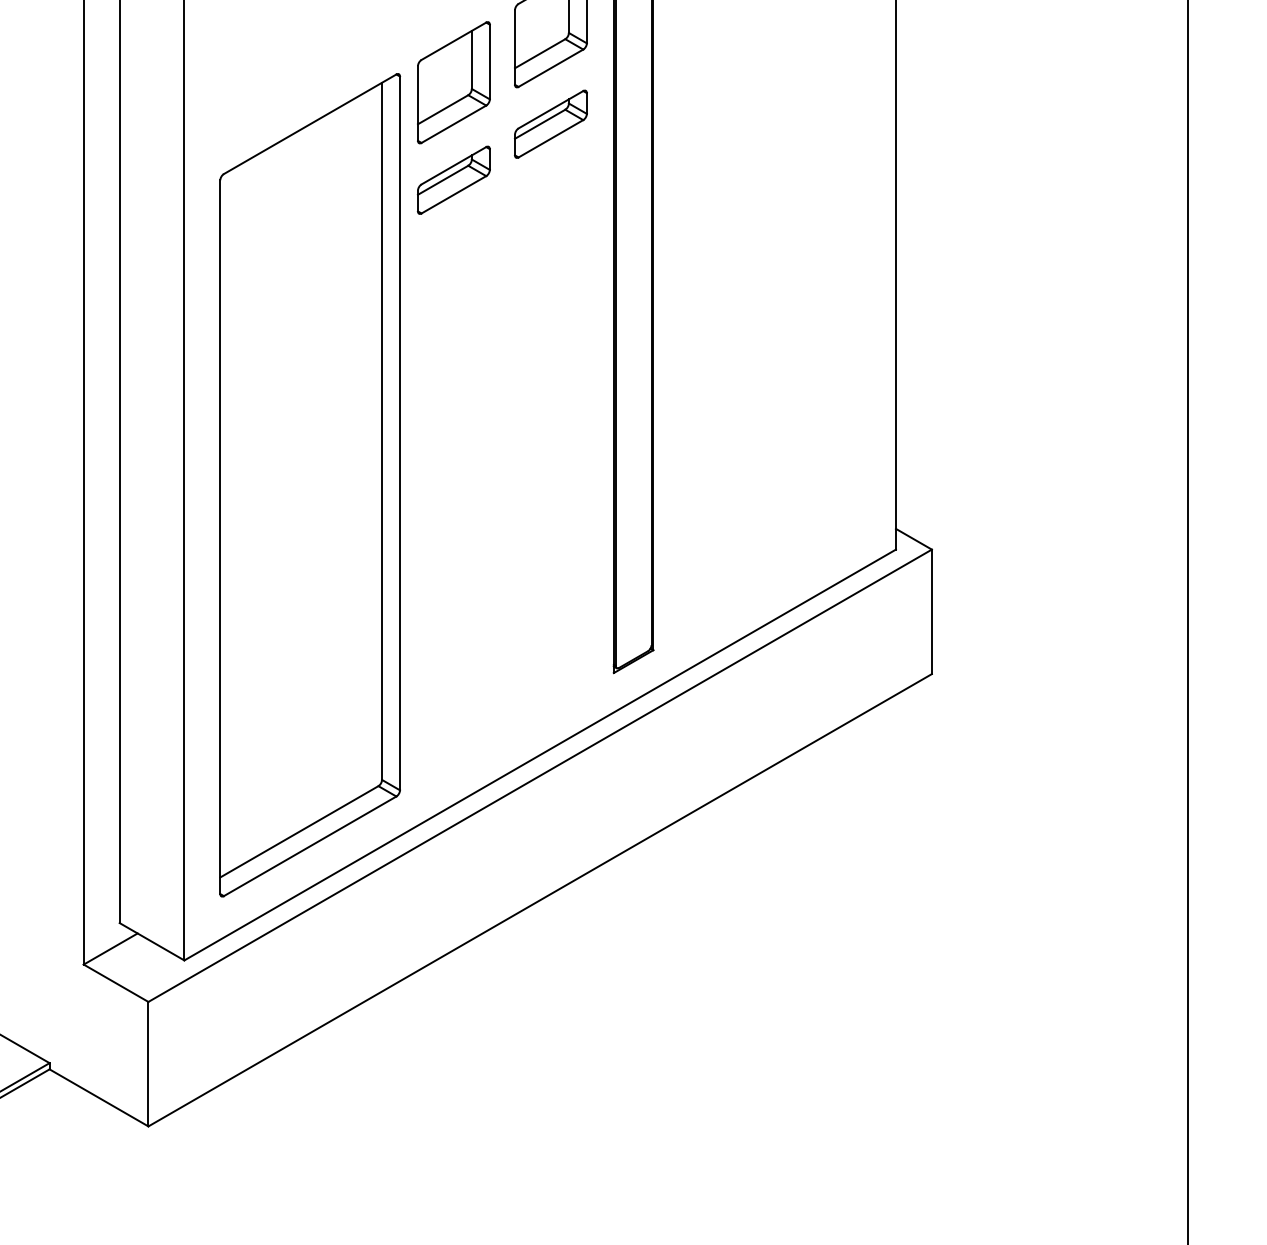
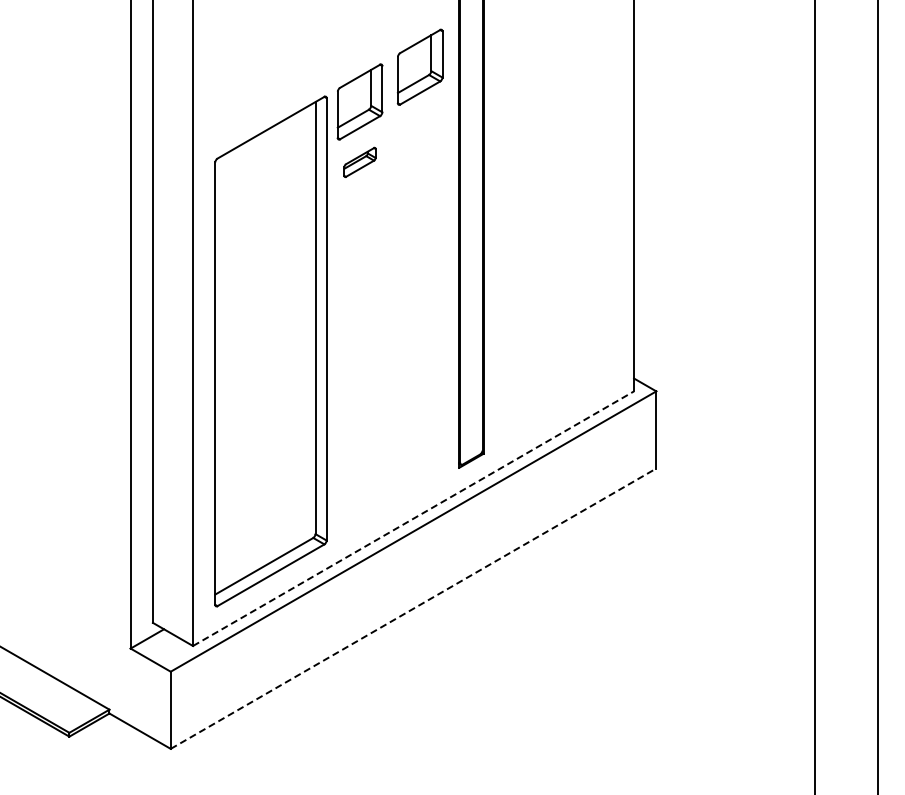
part: (549, 123) -> (419, 127), removed
part: (452, 180) -> (359, 162), size x0.7
line: (540, 754) -> (413, 518), solid -> dashed
line: (540, 899) -> (413, 608), solid -> dashed

